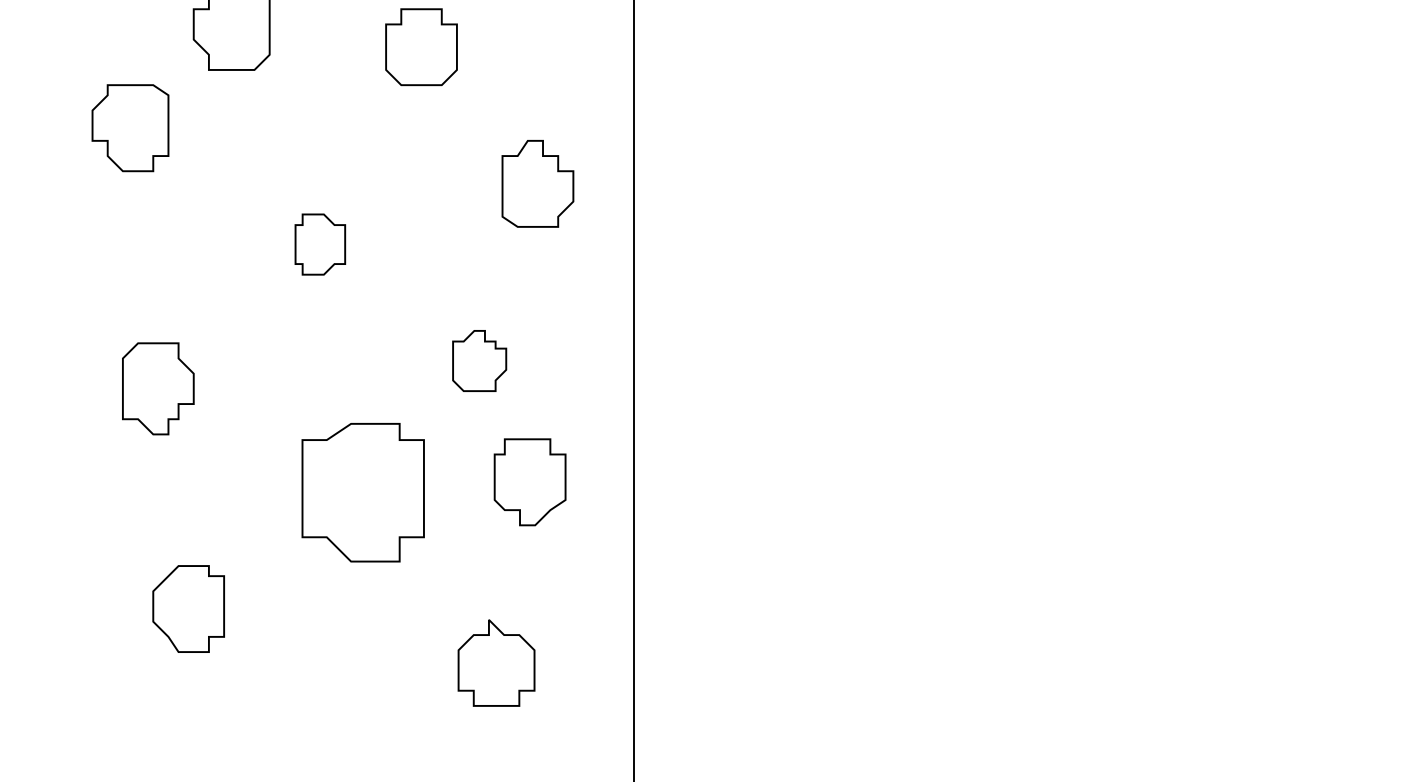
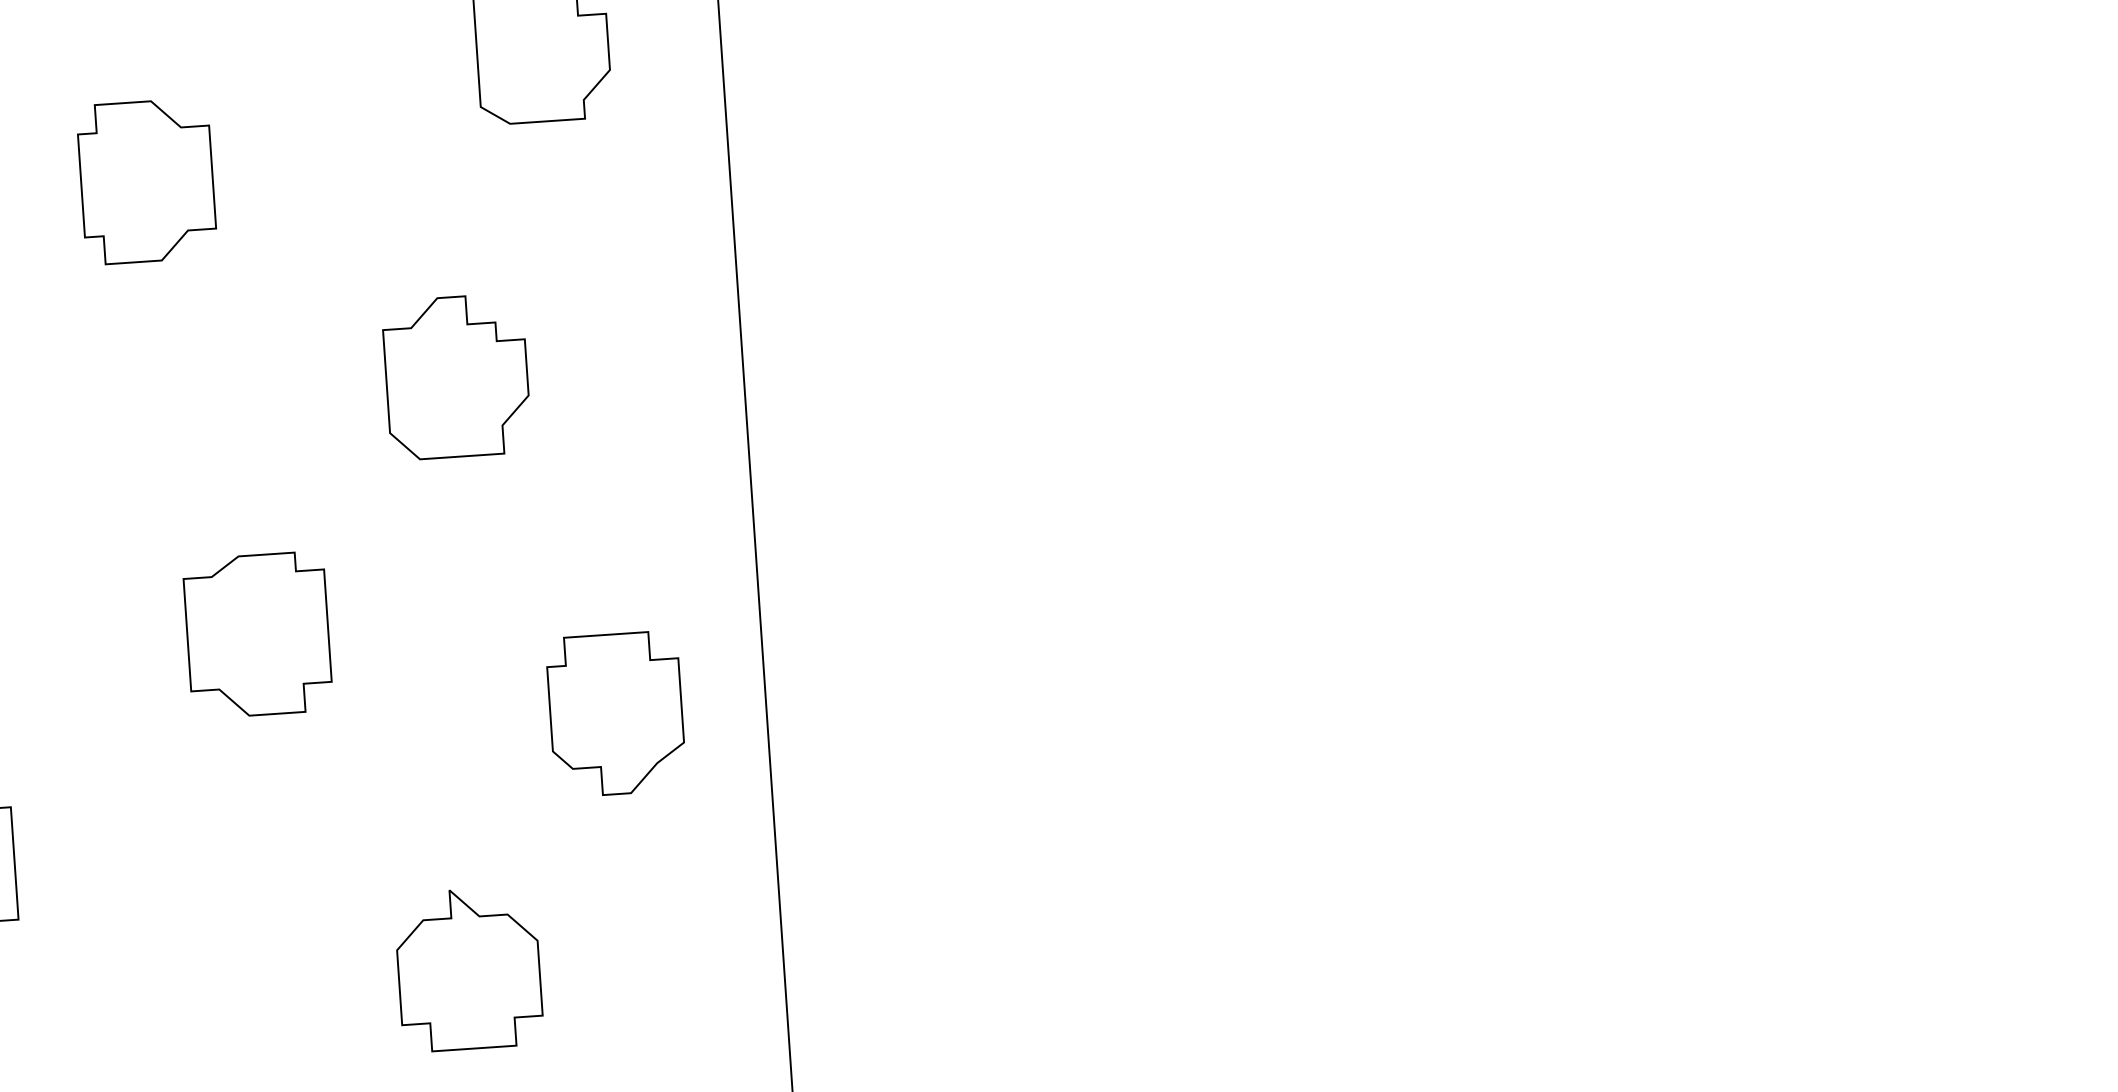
part: (320, 244) -> (147, 181), size x1.43
part: (479, 360) -> (456, 375), size x1.43
part: (529, 482) -> (615, 714), moved
part: (363, 492) -> (258, 634), size x0.62
part: (496, 662) -> (468, 968), moved

